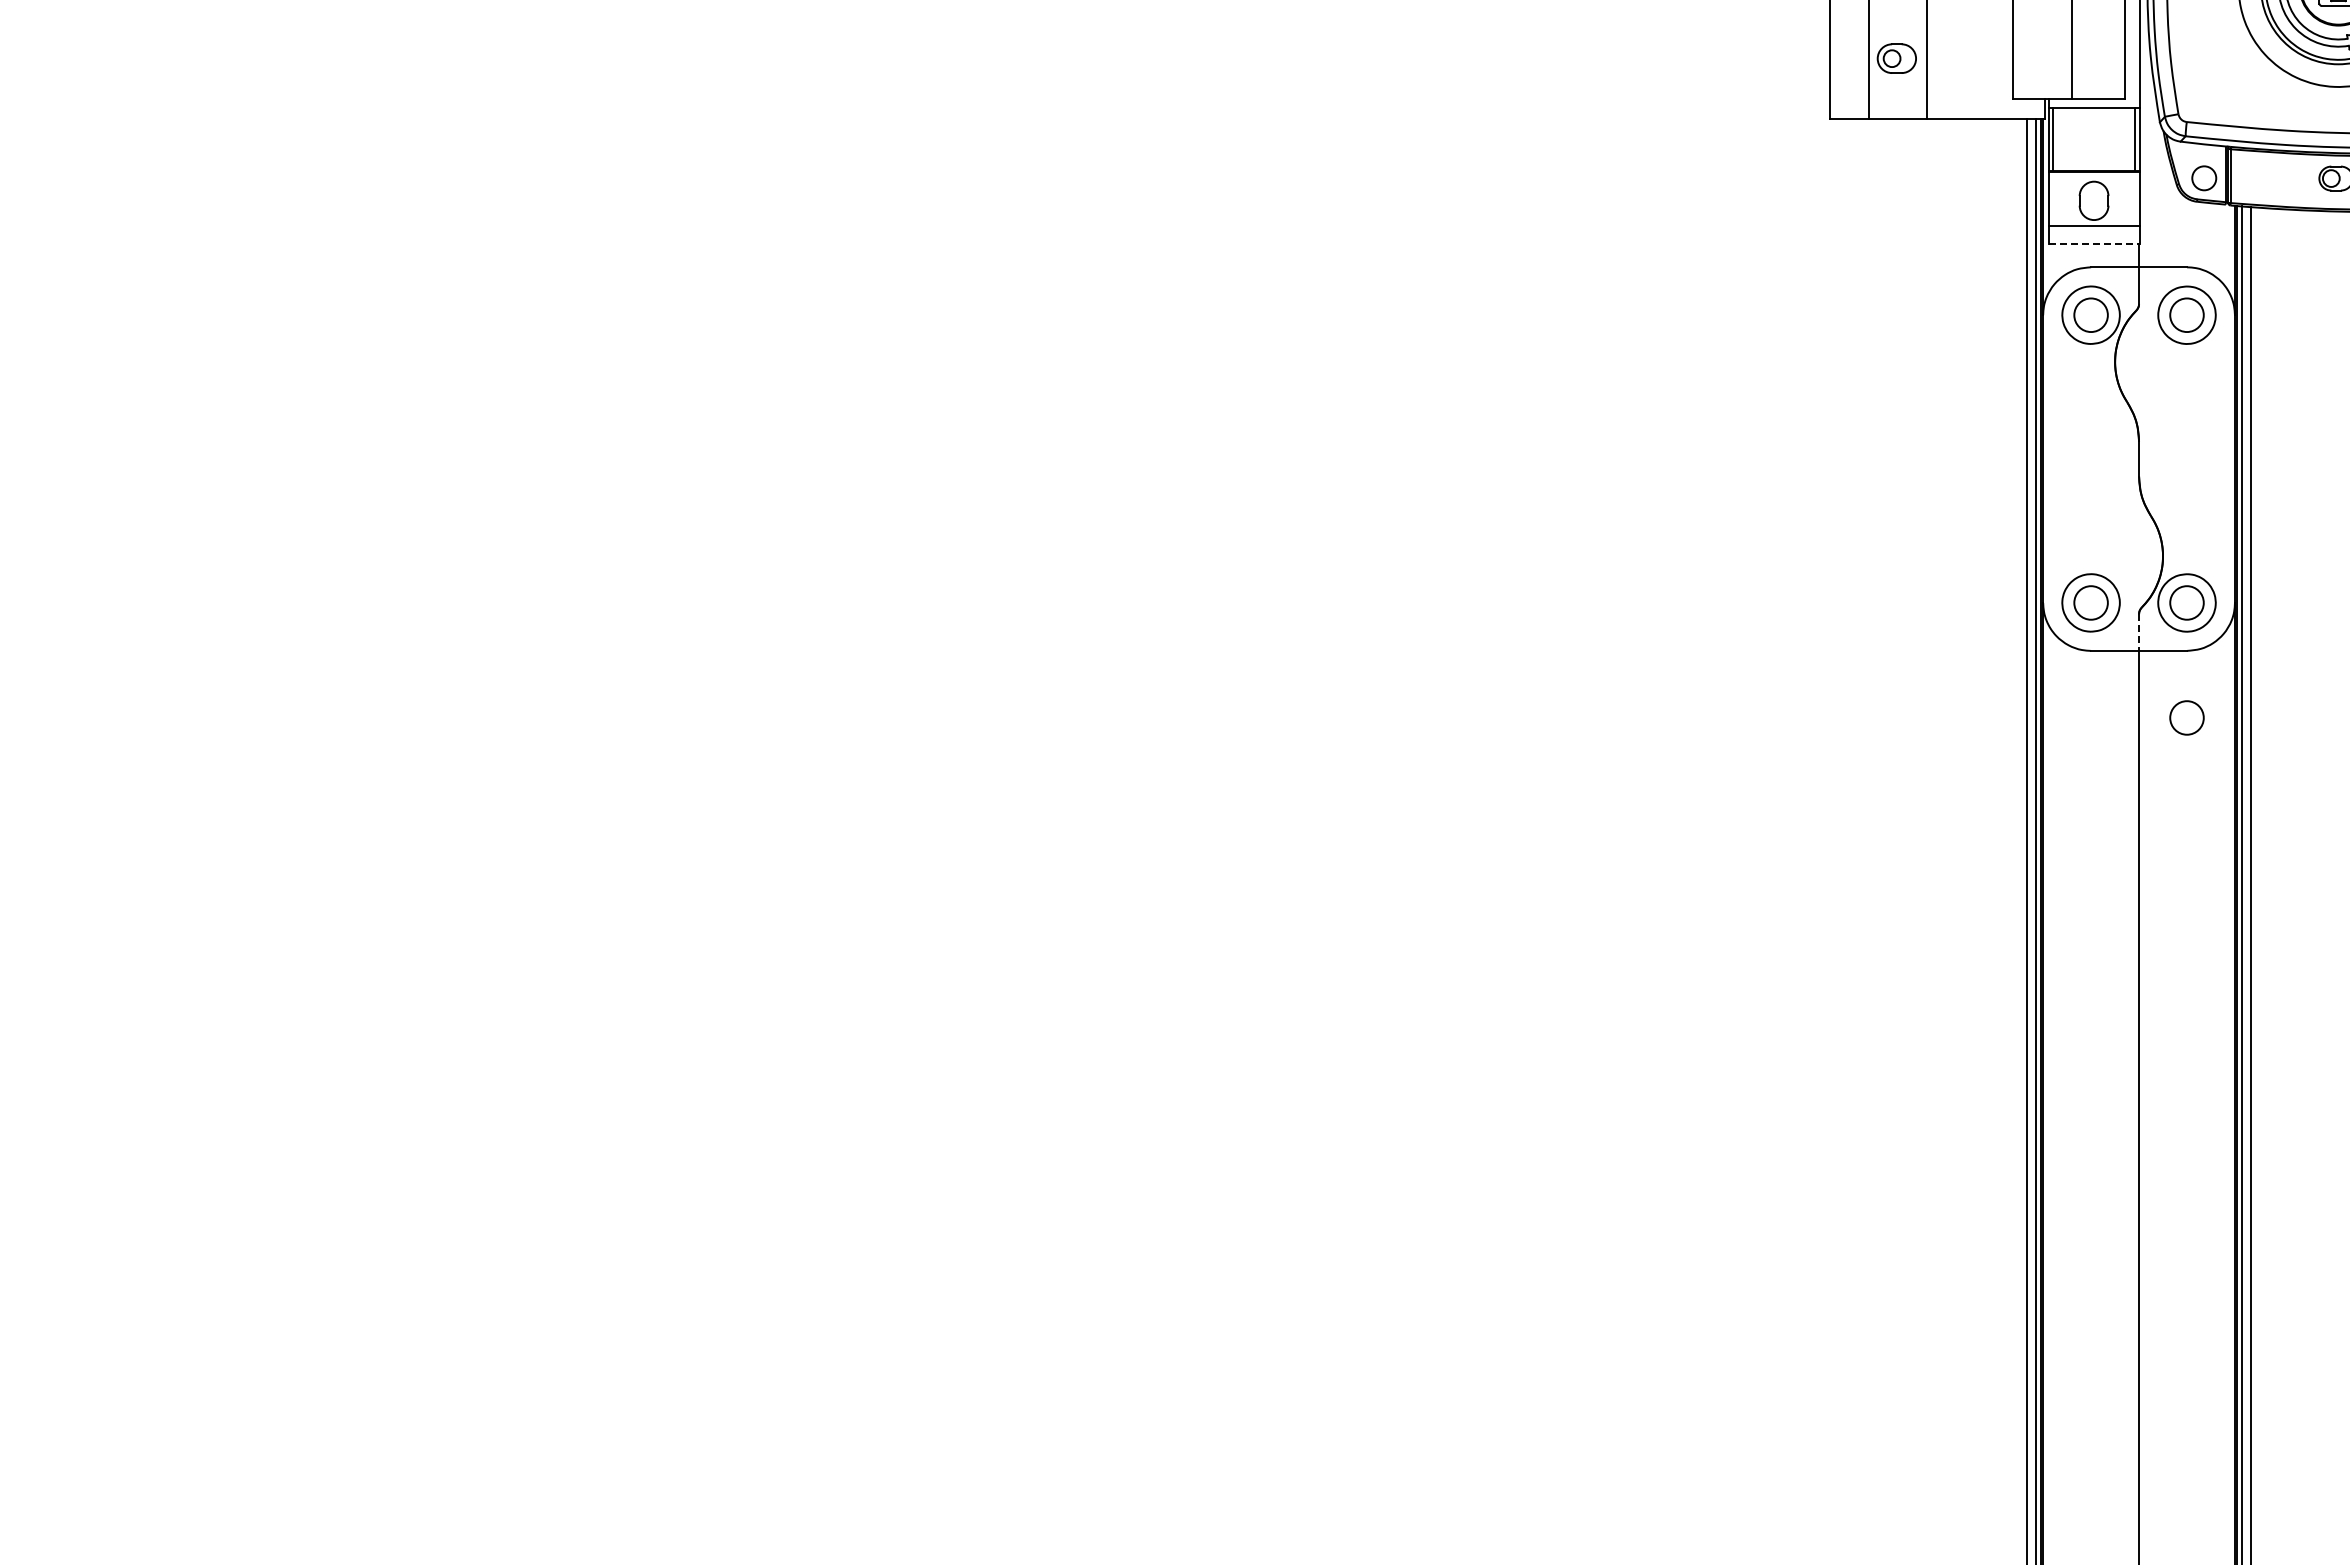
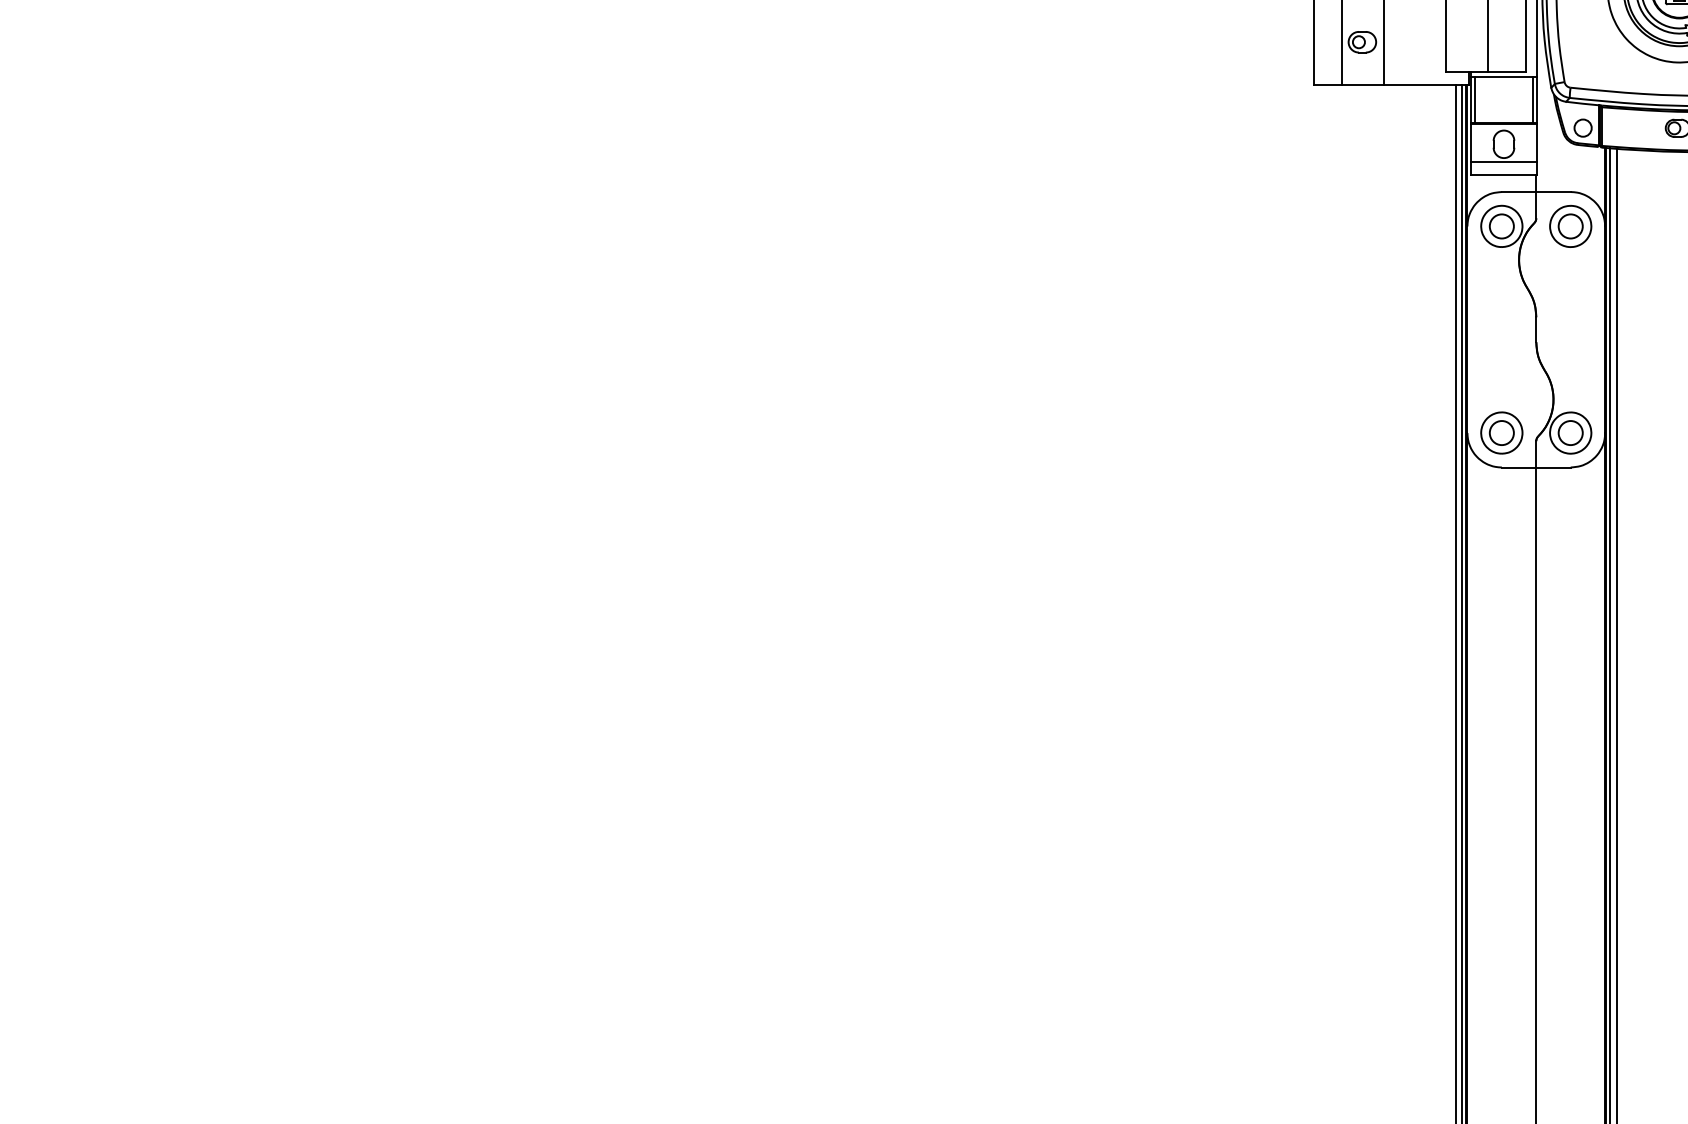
line: (2094, 244) -> (1504, 175), dashed -> solid
line: (2139, 633) -> (1536, 455), dashed -> solid
circle: (2186, 717) -> (1570, 515), removed

